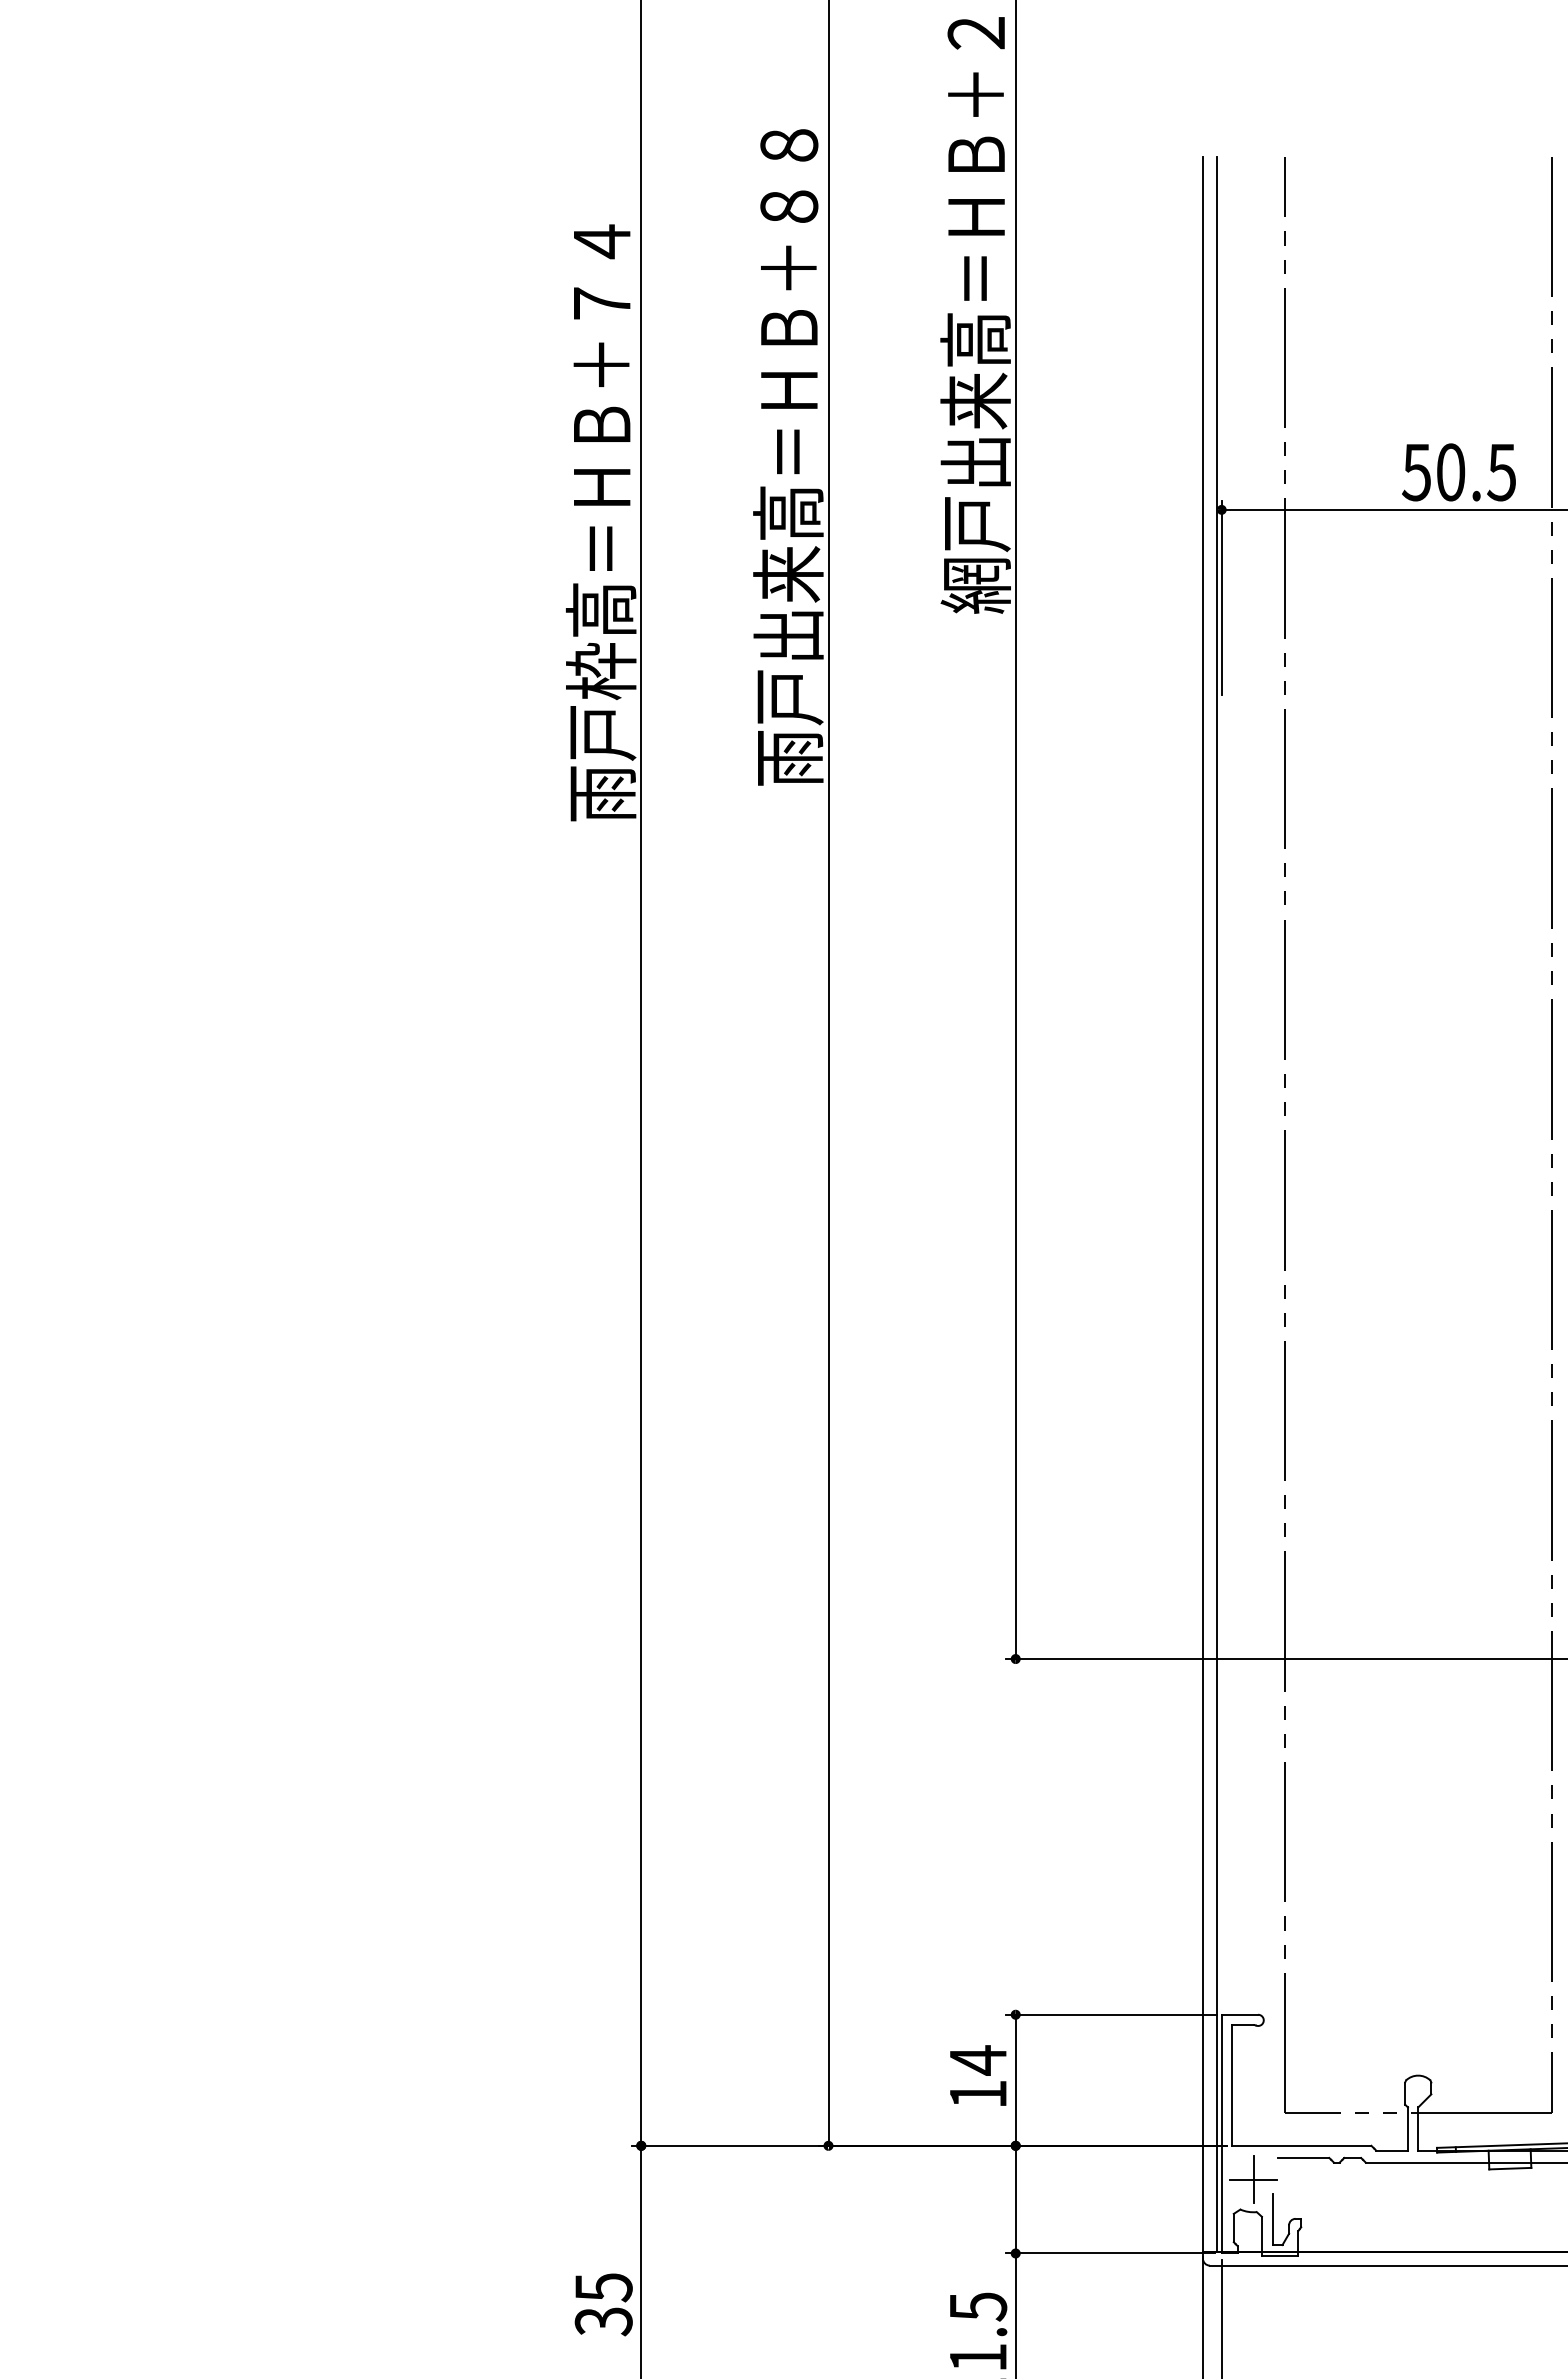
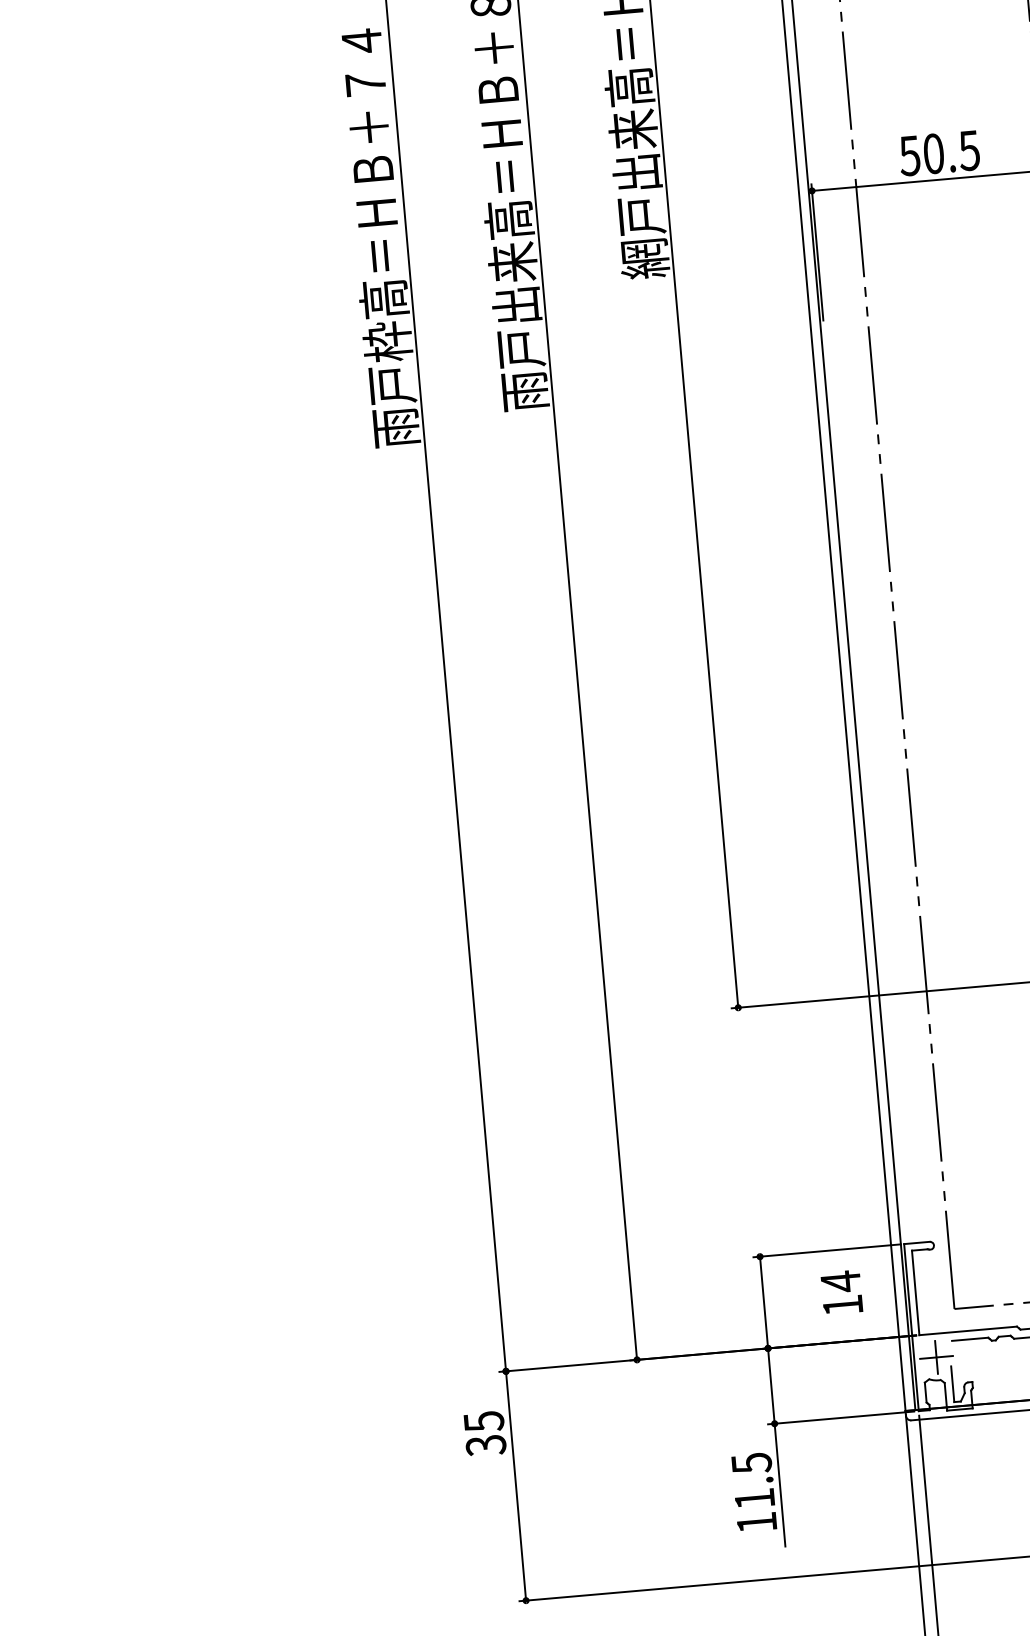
text: (1458, 472) -> (939, 153), moved
text: (978, 2075) -> (841, 1292), moved
text: (603, 2304) -> (484, 1433), moved

